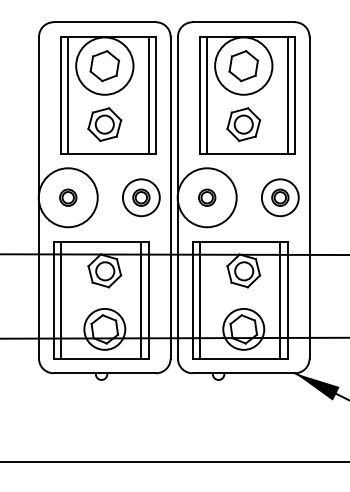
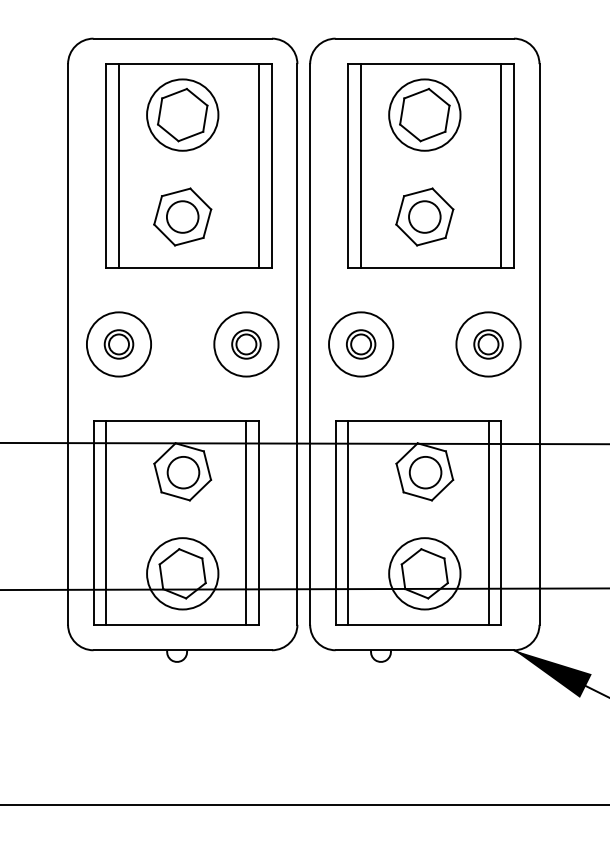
circle: (104, 65) -> (182, 113), size x0.71
circle: (243, 65) -> (424, 113), size x0.71
circle: (67, 197) -> (117, 343), size x0.62
circle: (206, 197) -> (359, 343), size x0.62

